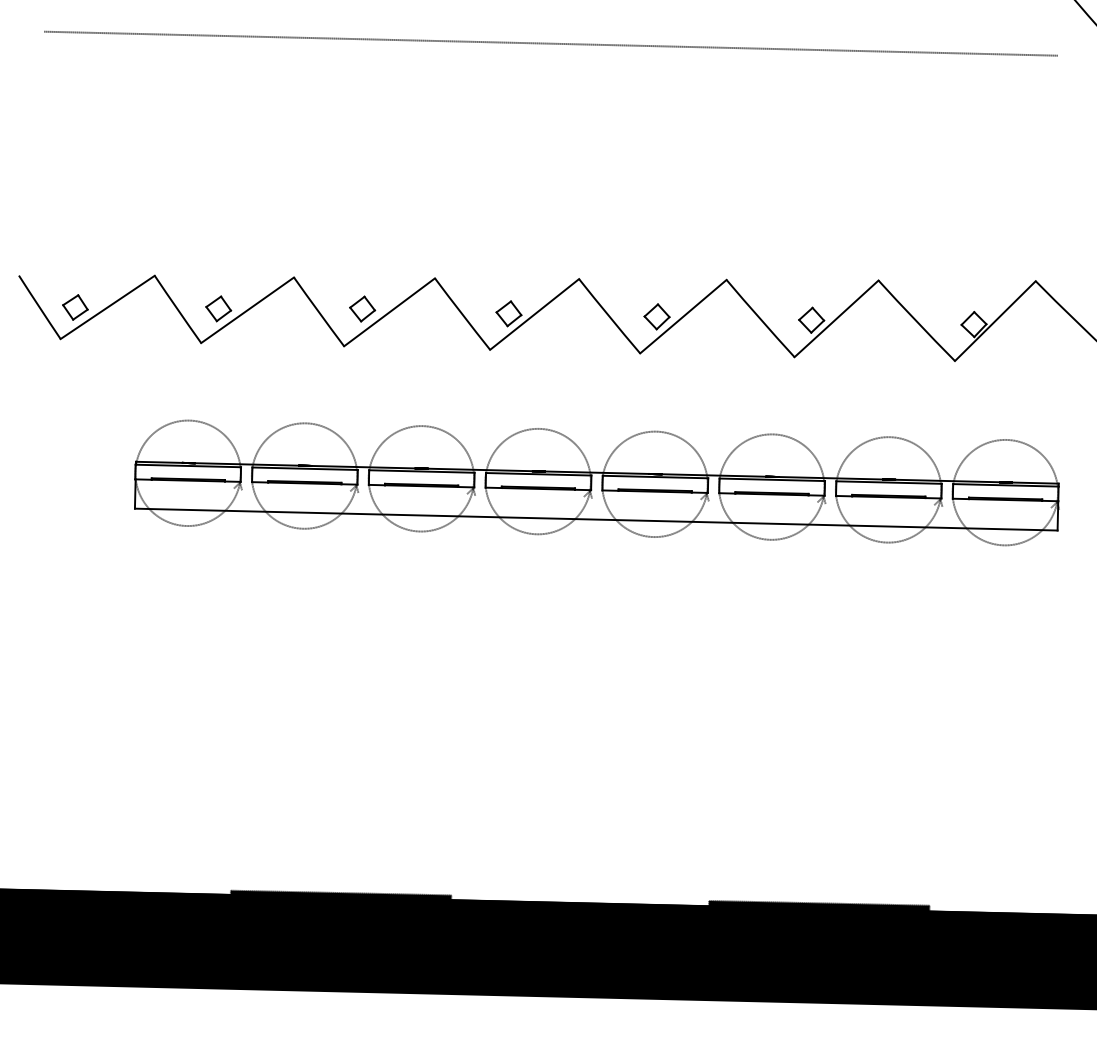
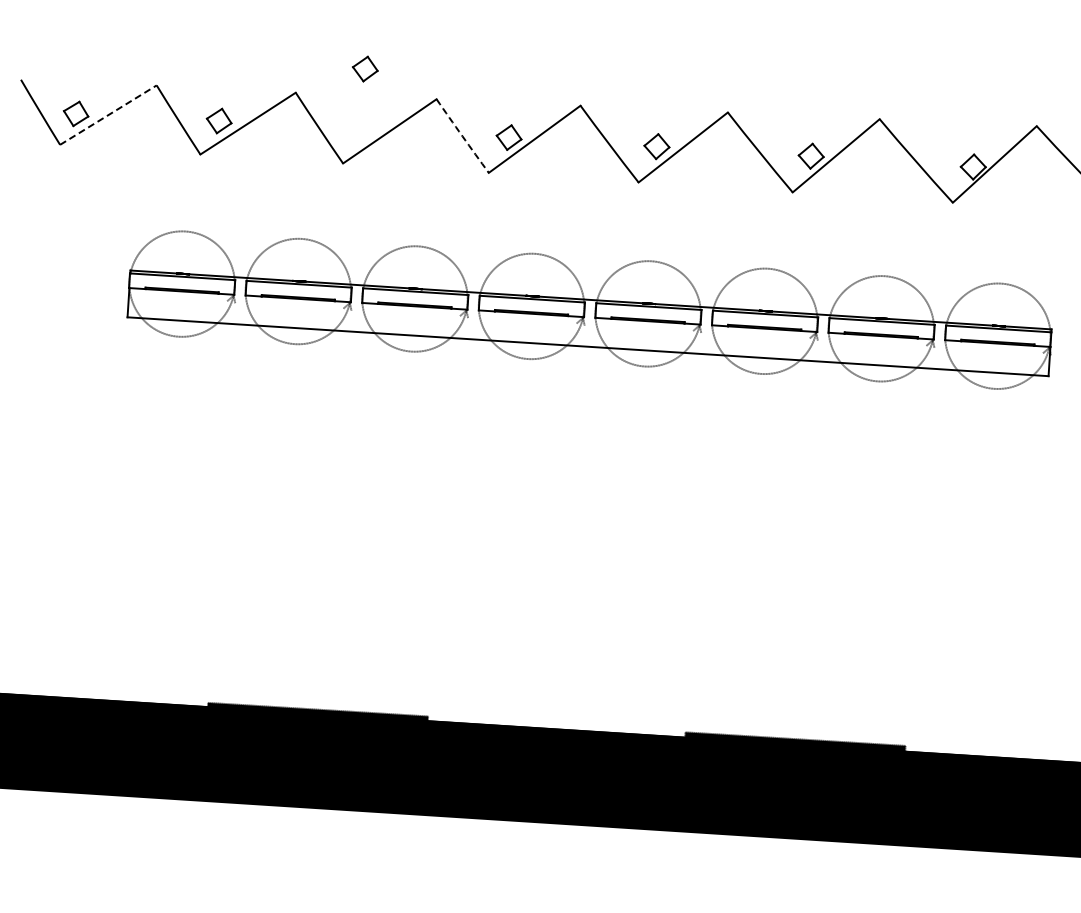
line: (107, 307) -> (108, 115), solid -> dashed
part: (362, 308) -> (365, 68), moved
arc: (462, 314) -> (462, 136), solid -> dashed

